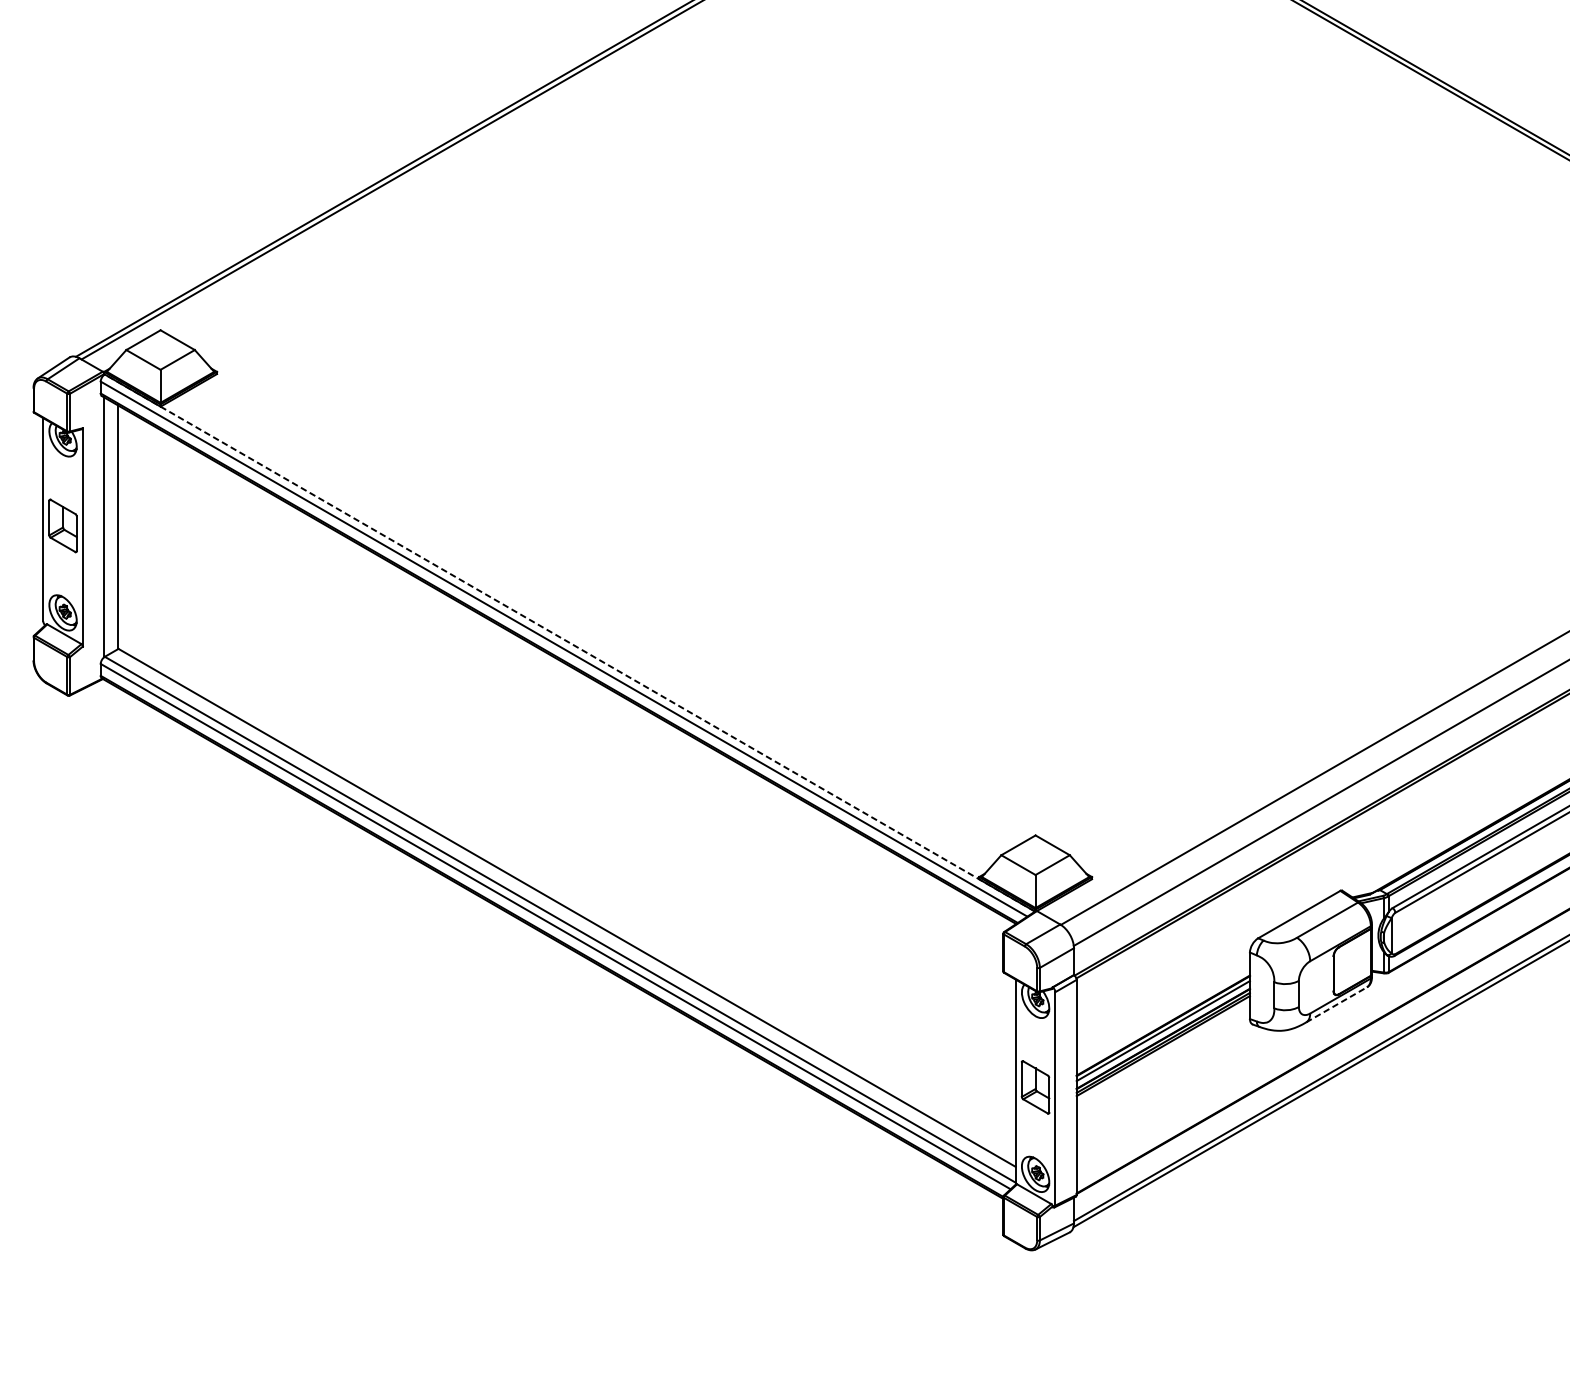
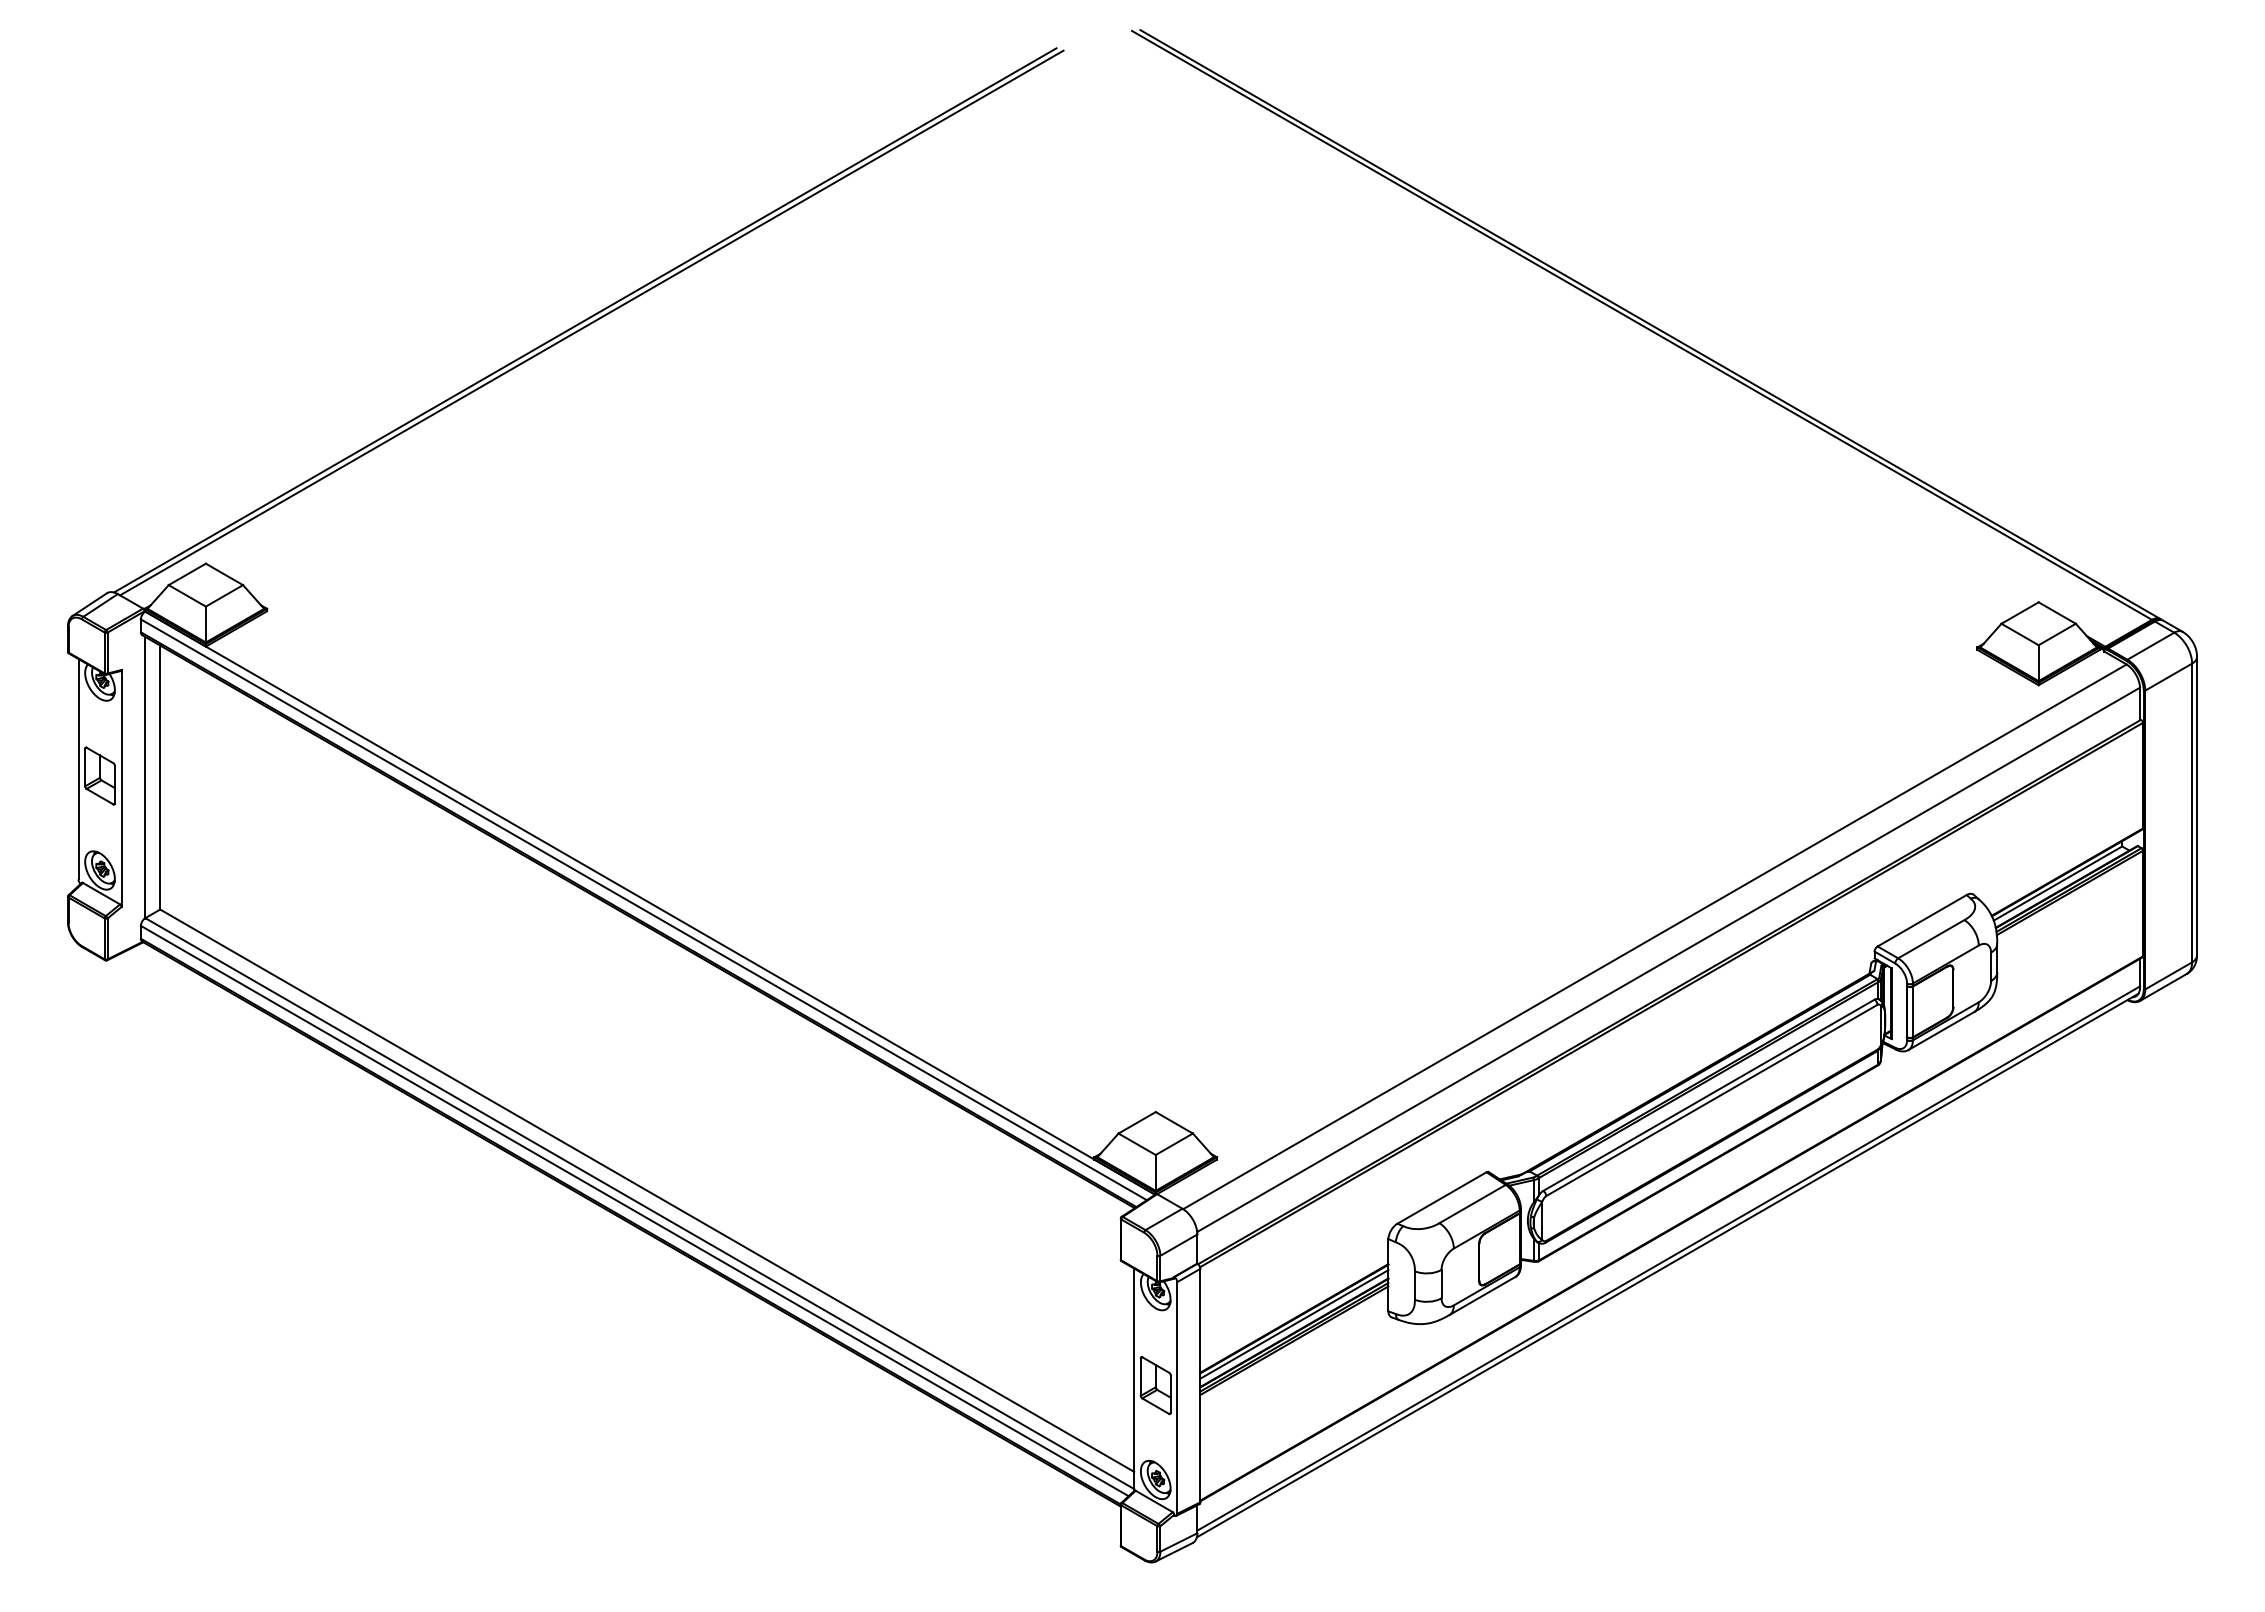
line: (570, 643) -> (650, 903), dashed -> solid
line: (1336, 1004) -> (1482, 1295), dashed -> solid

